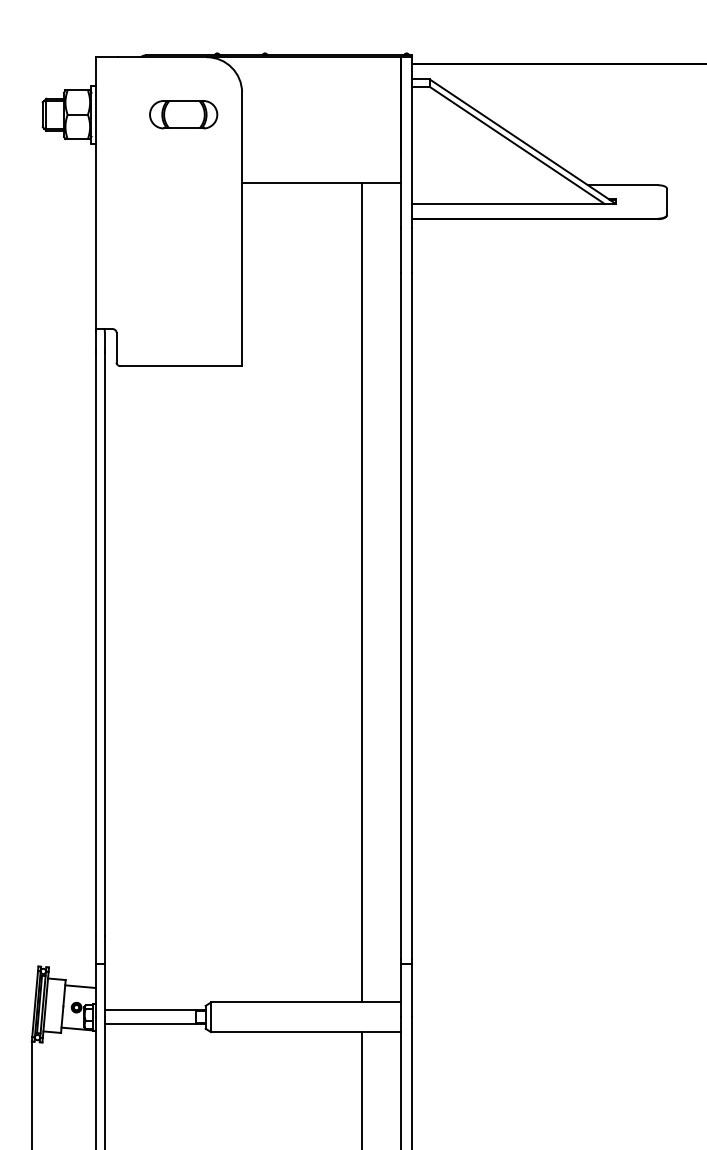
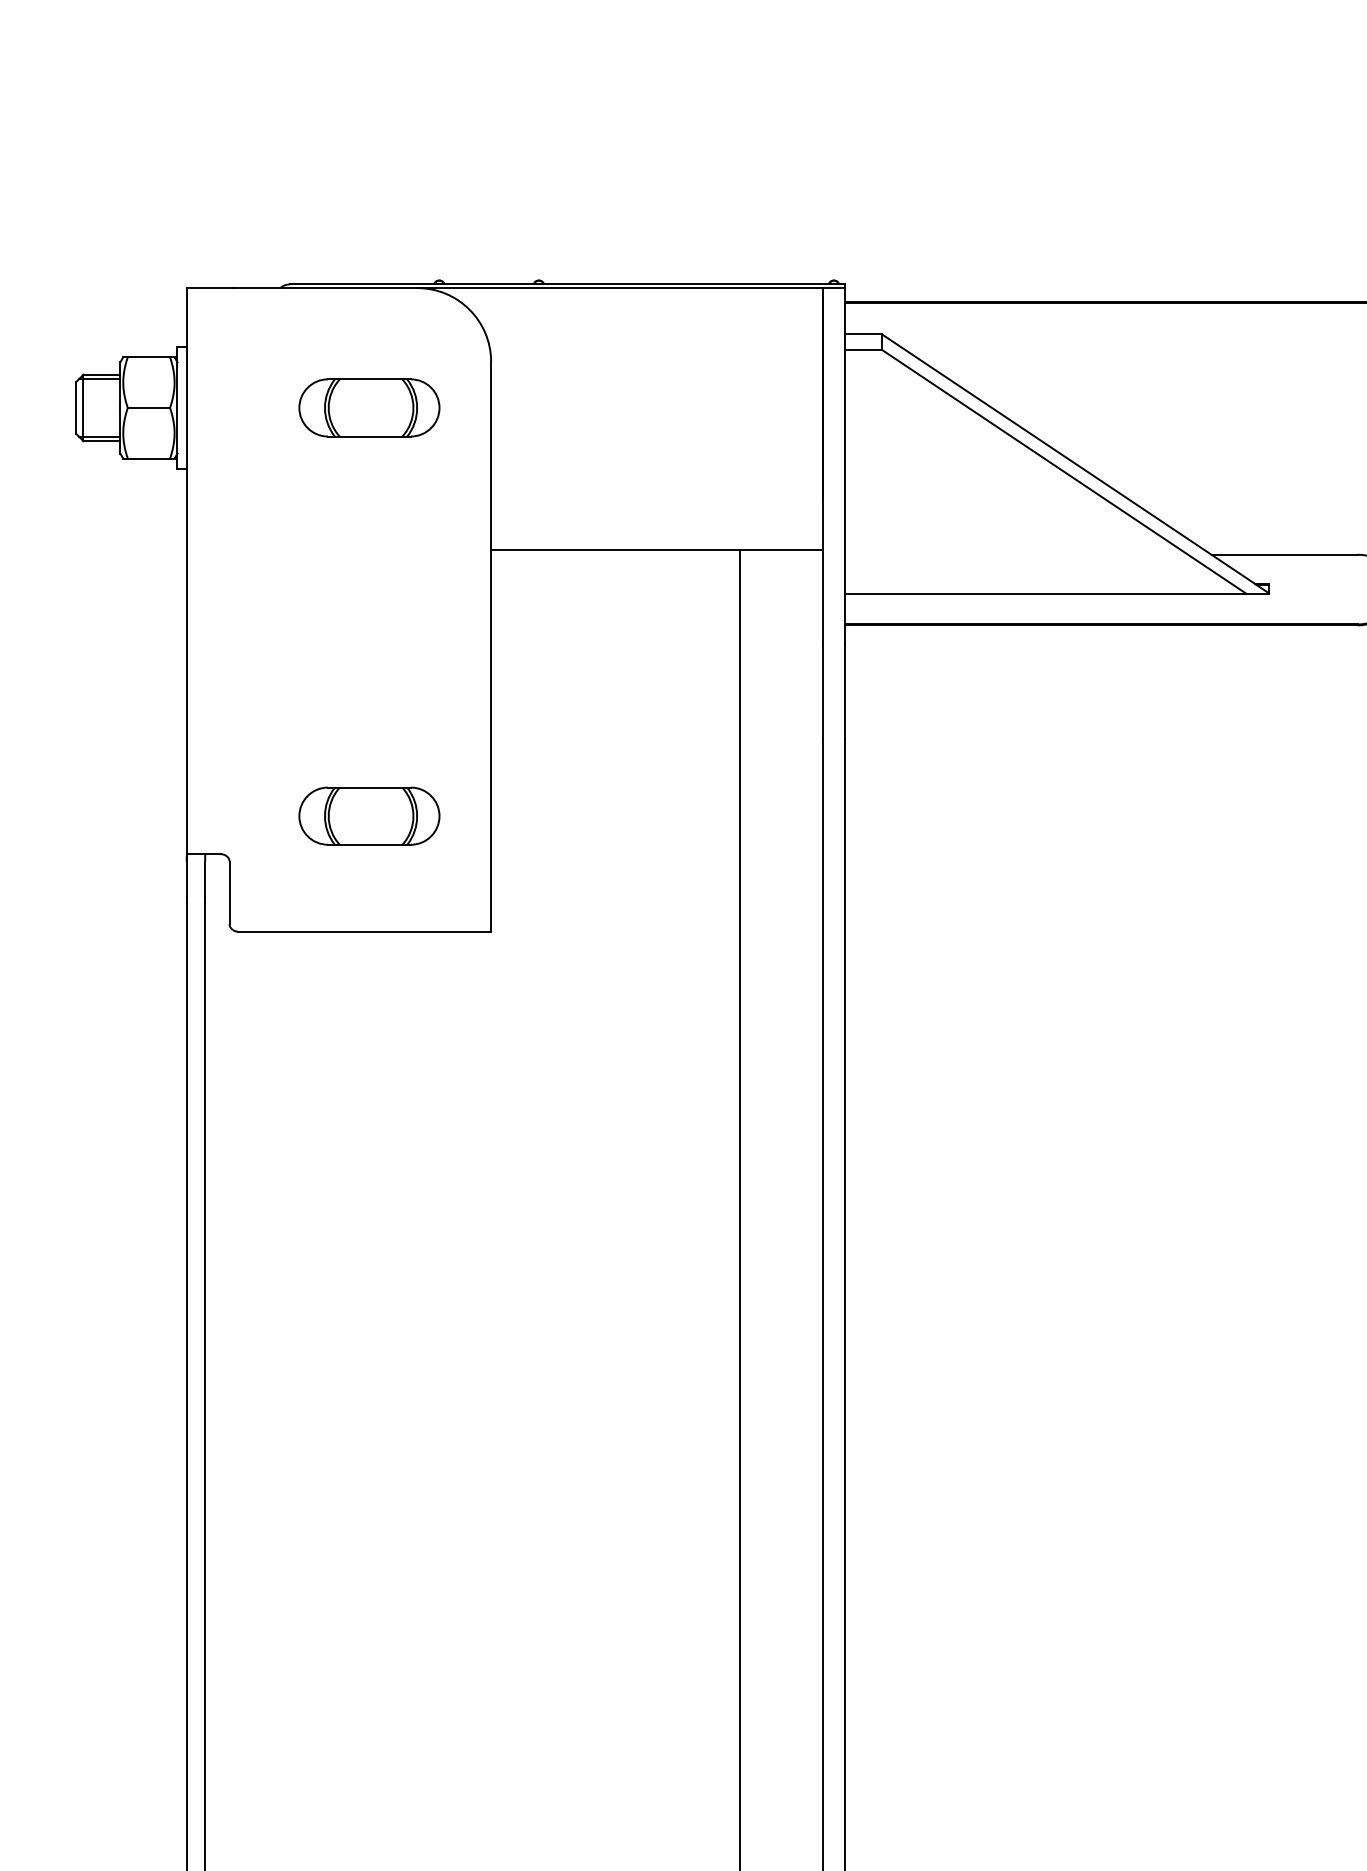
part: (183, 310) -> (369, 815), added

